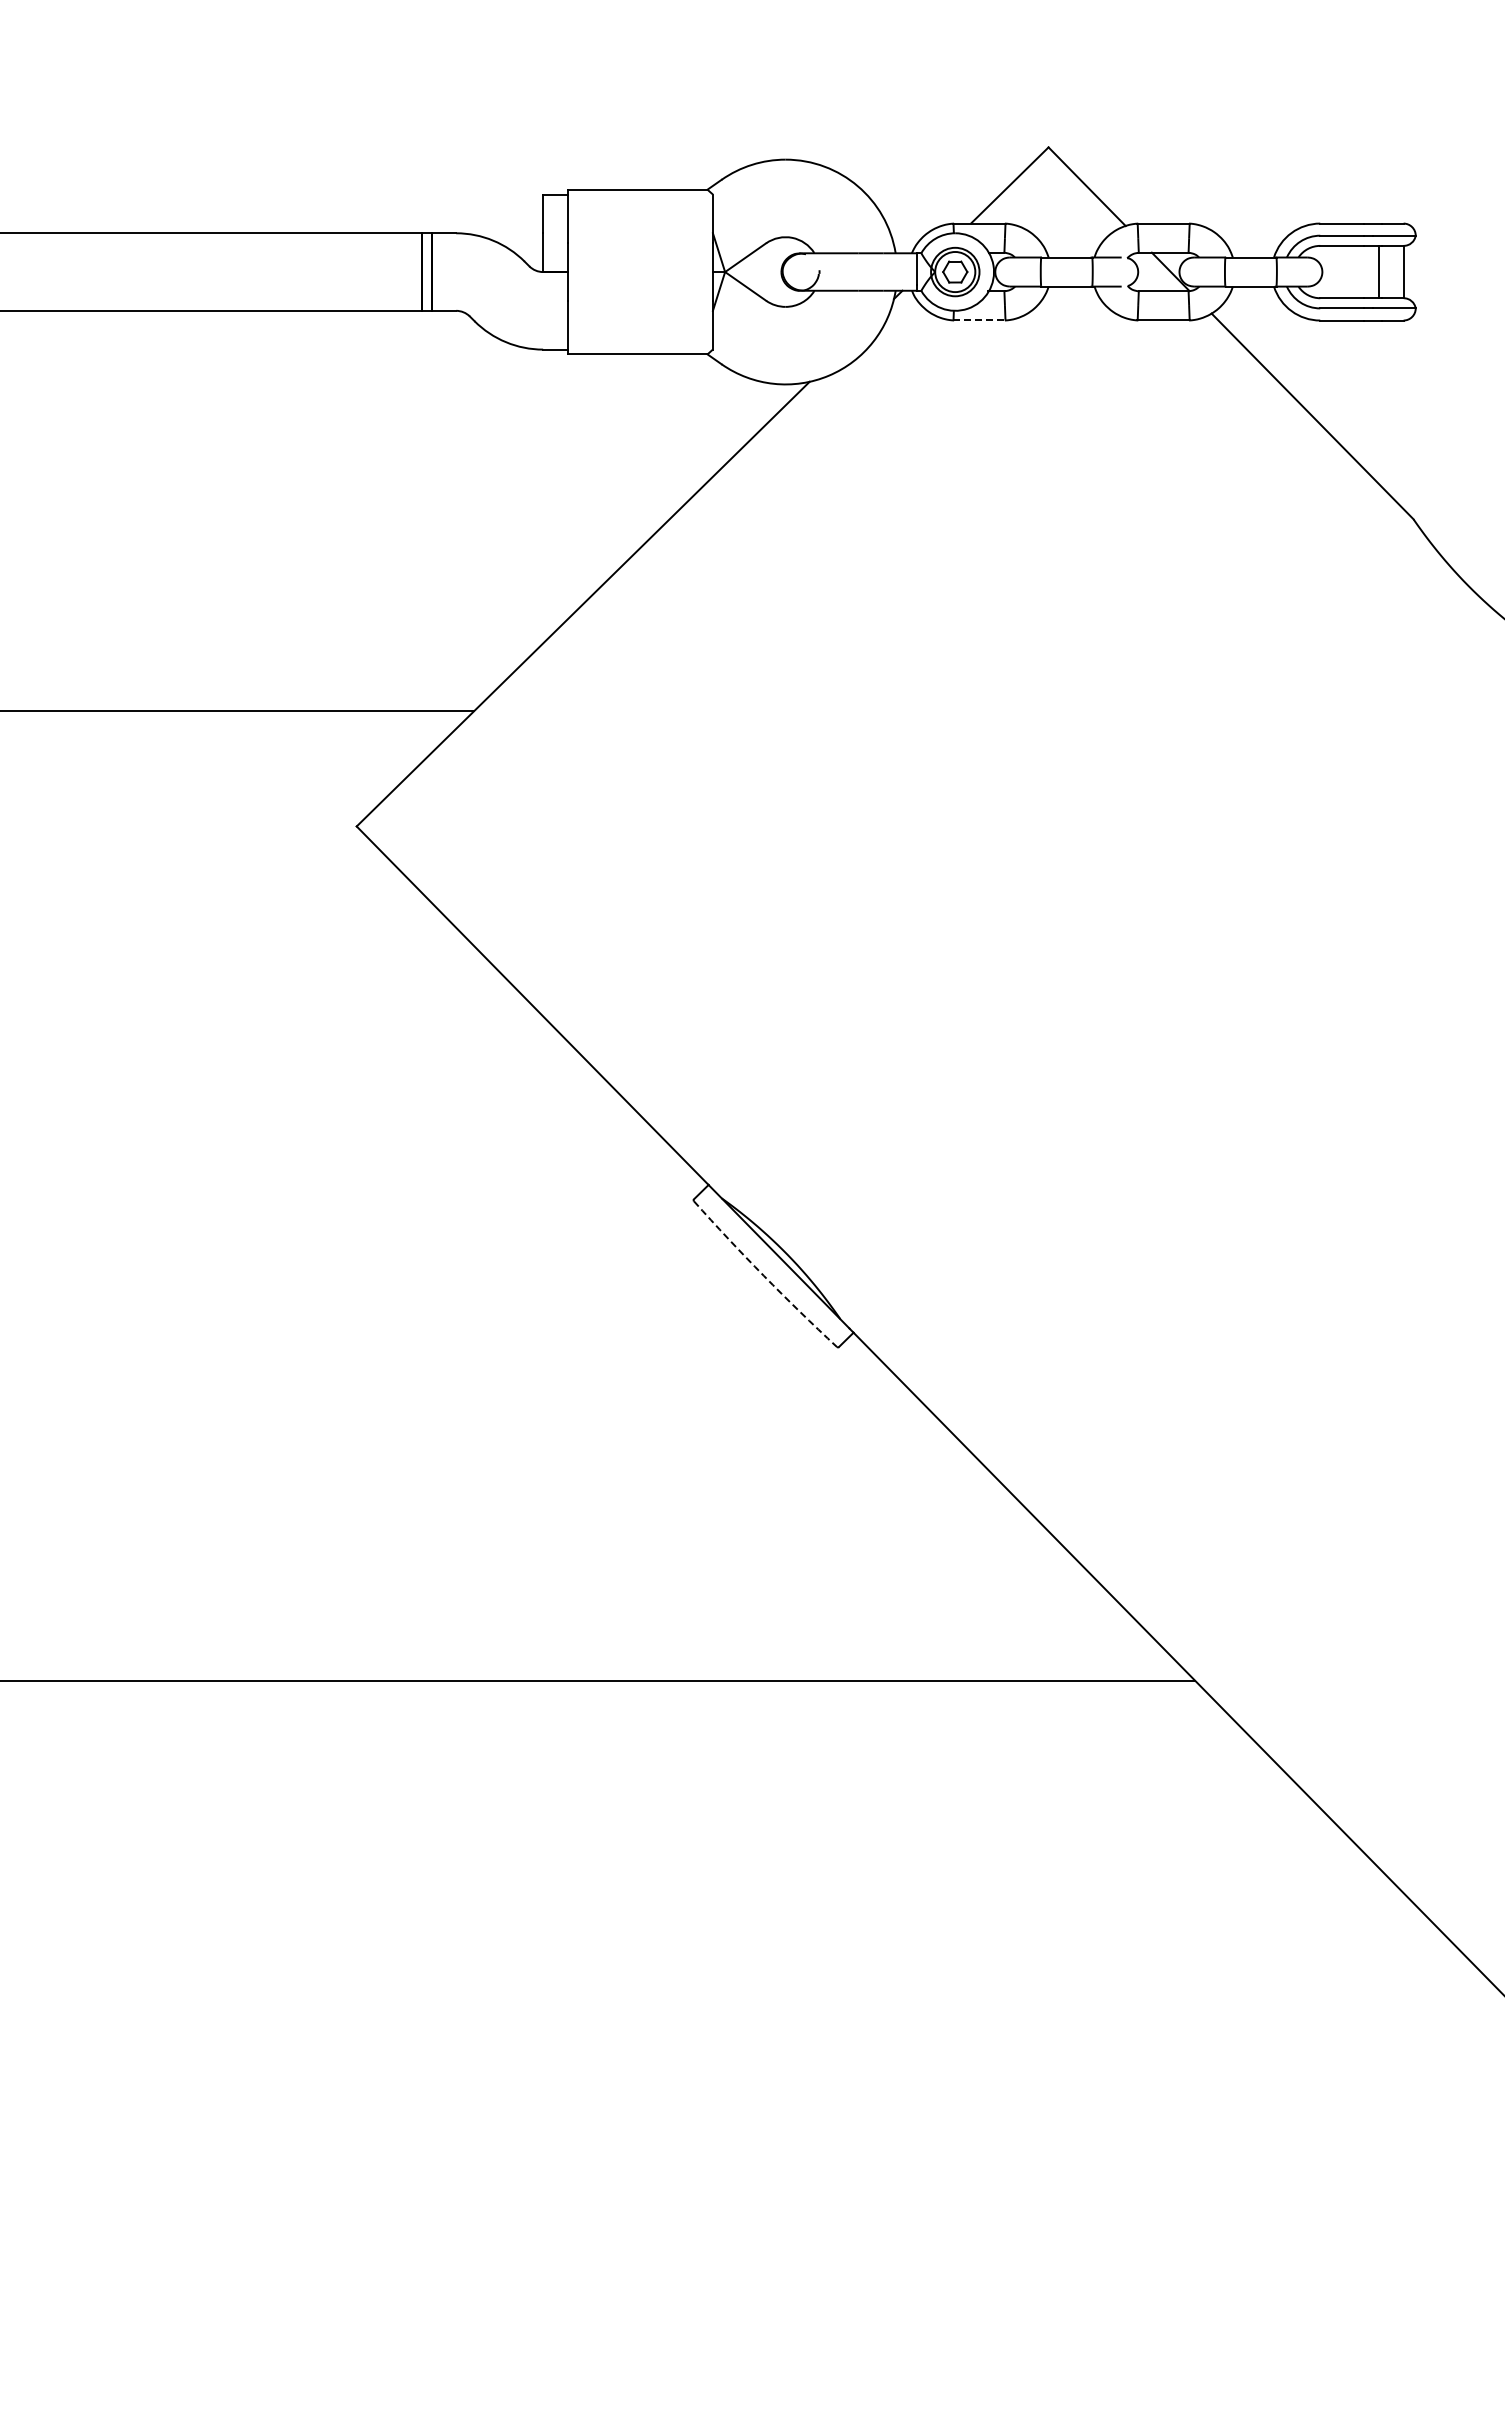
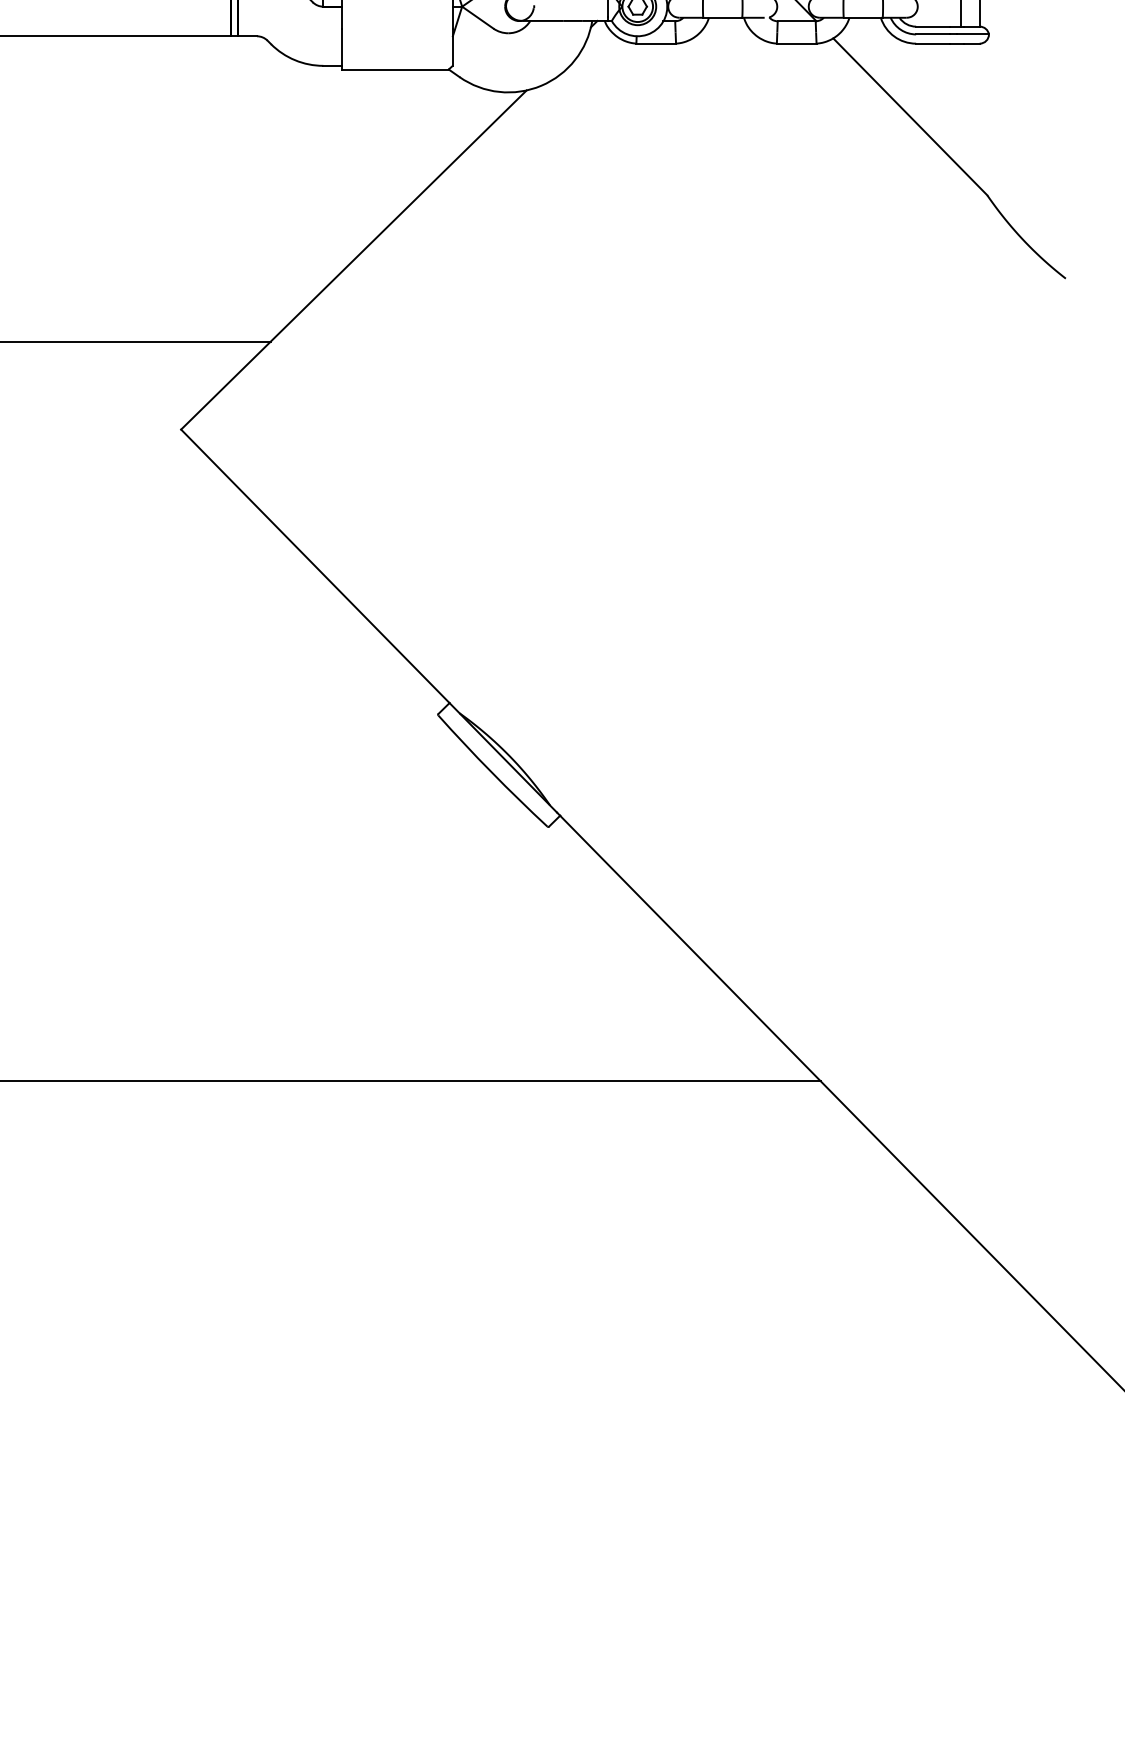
line: (979, 320) -> (656, 43), dashed -> solid
arc: (763, 1275) -> (491, 772), dashed -> solid

